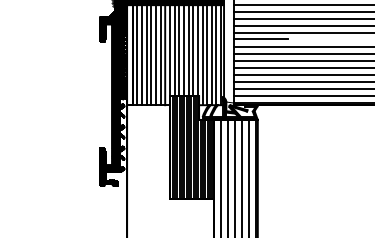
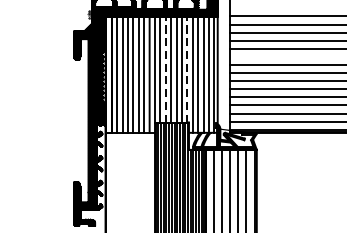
line: (260, 39) -> (259, 56), removed
line: (179, 50) -> (166, 69), solid -> dashed
line: (197, 50) -> (187, 69), solid -> dashed

